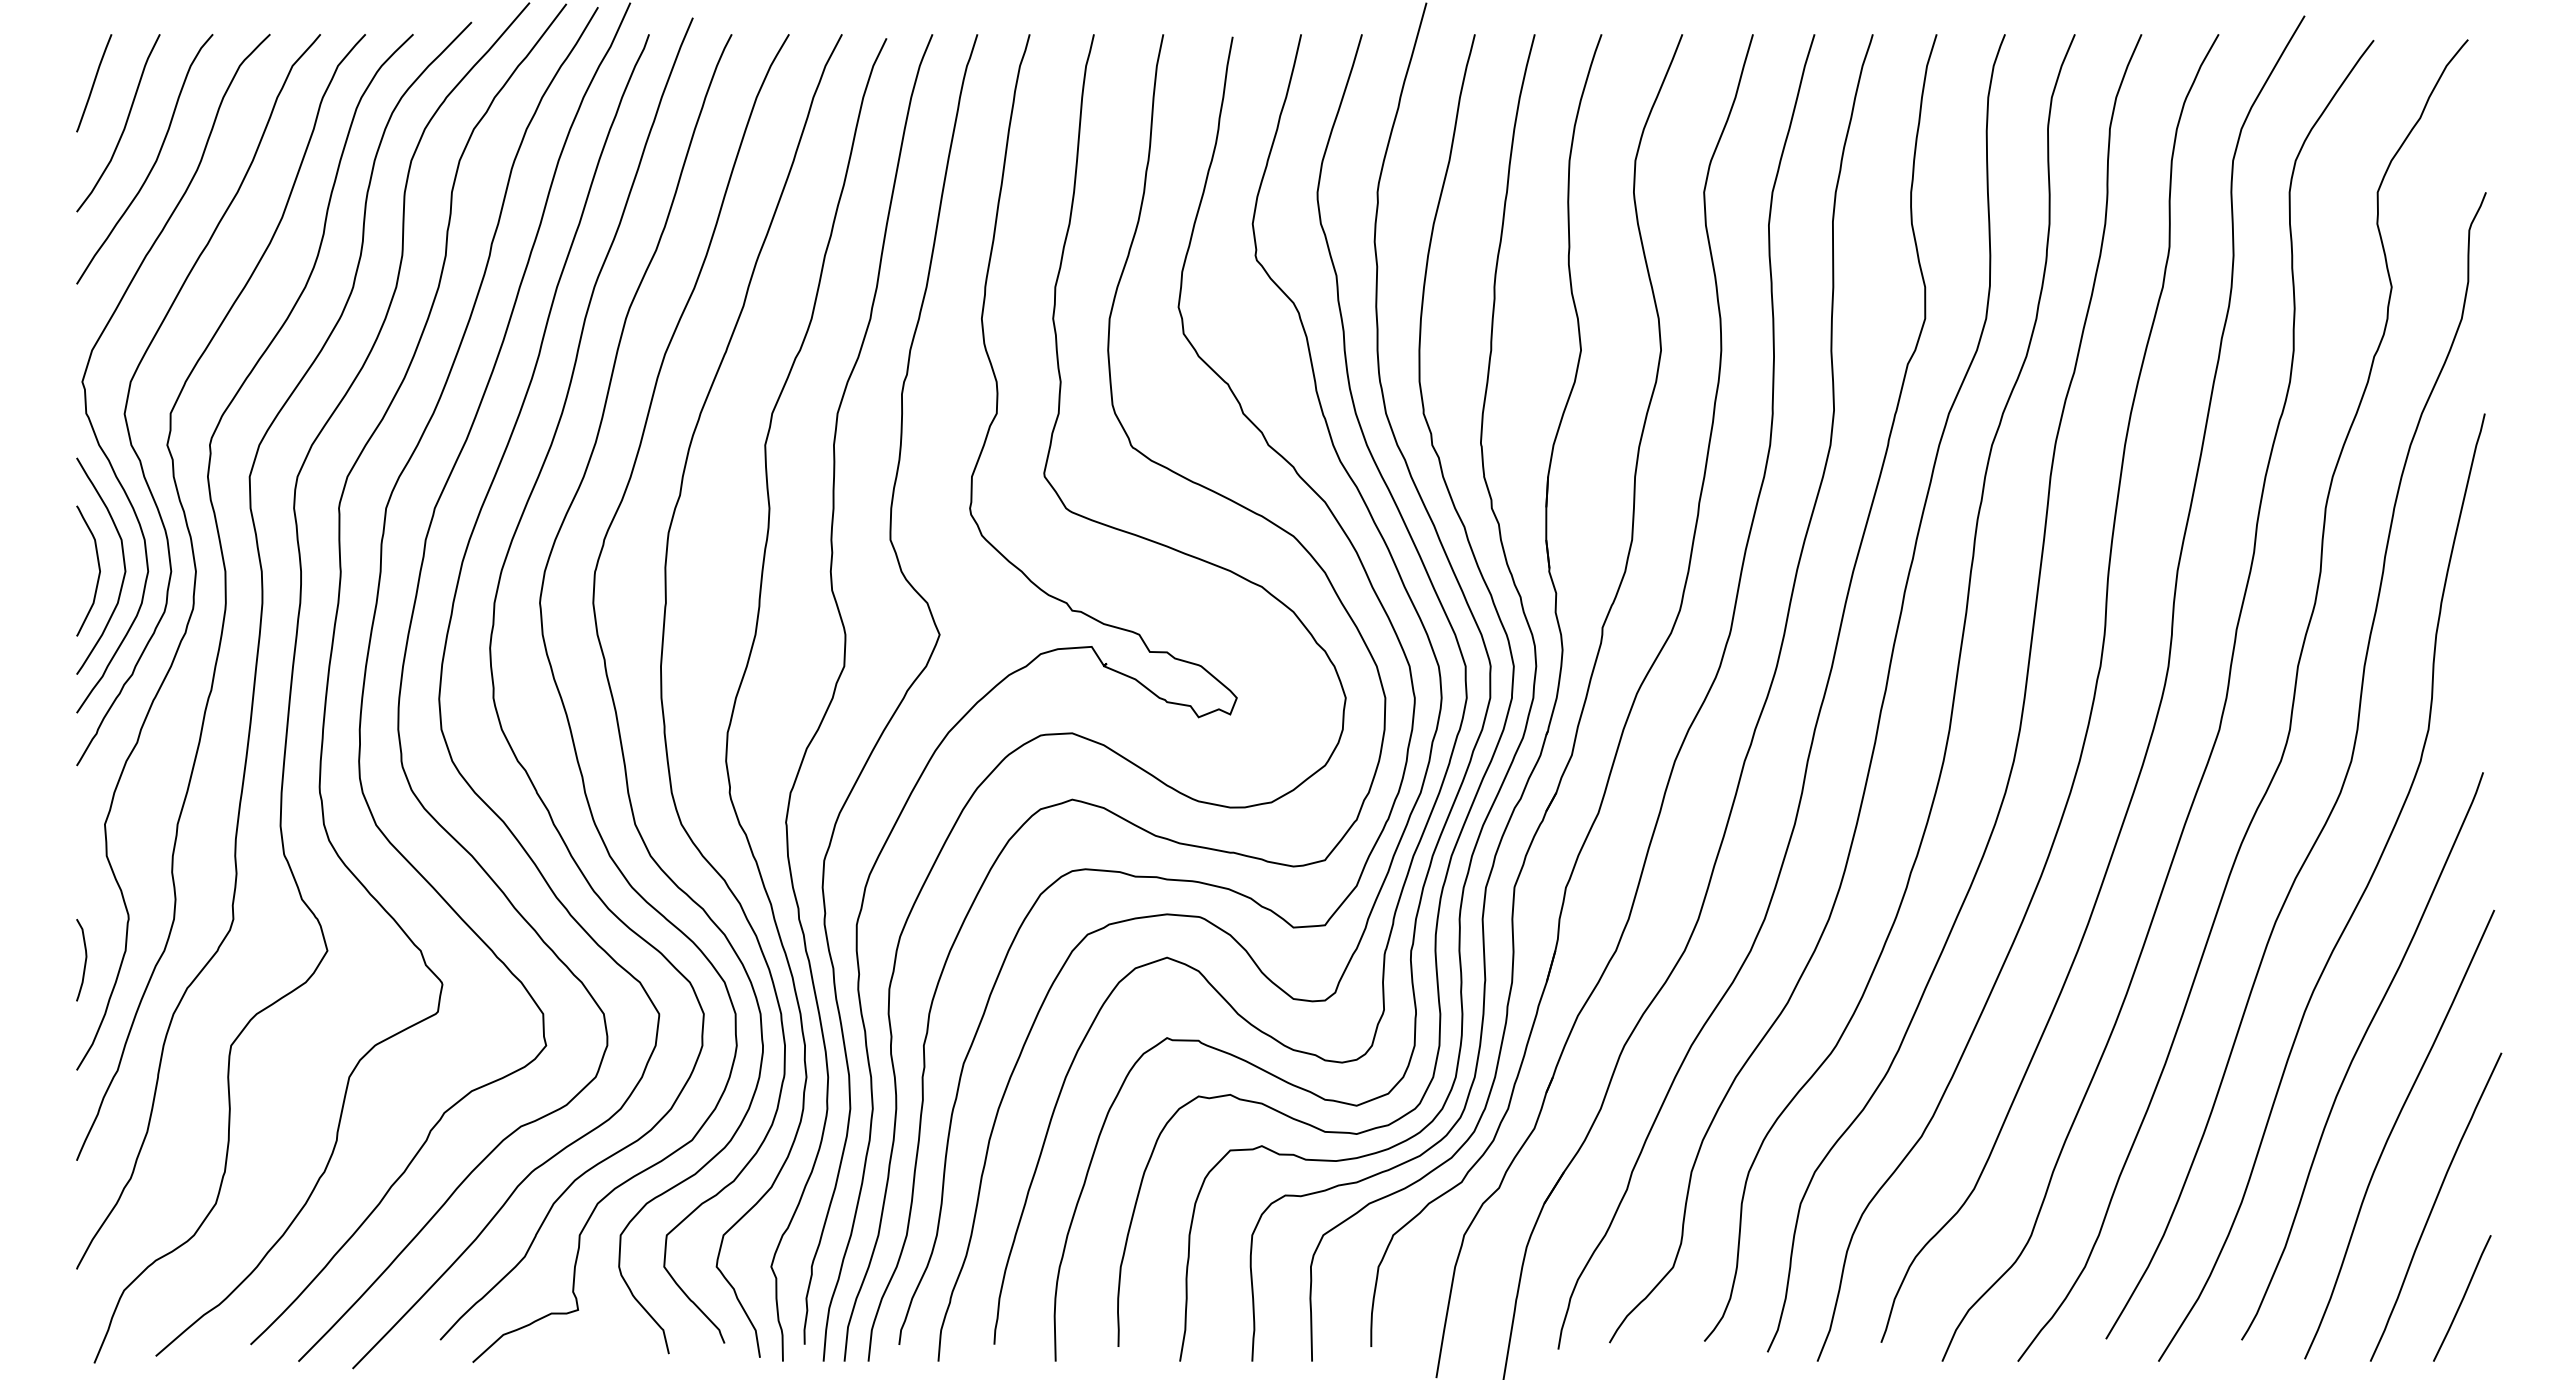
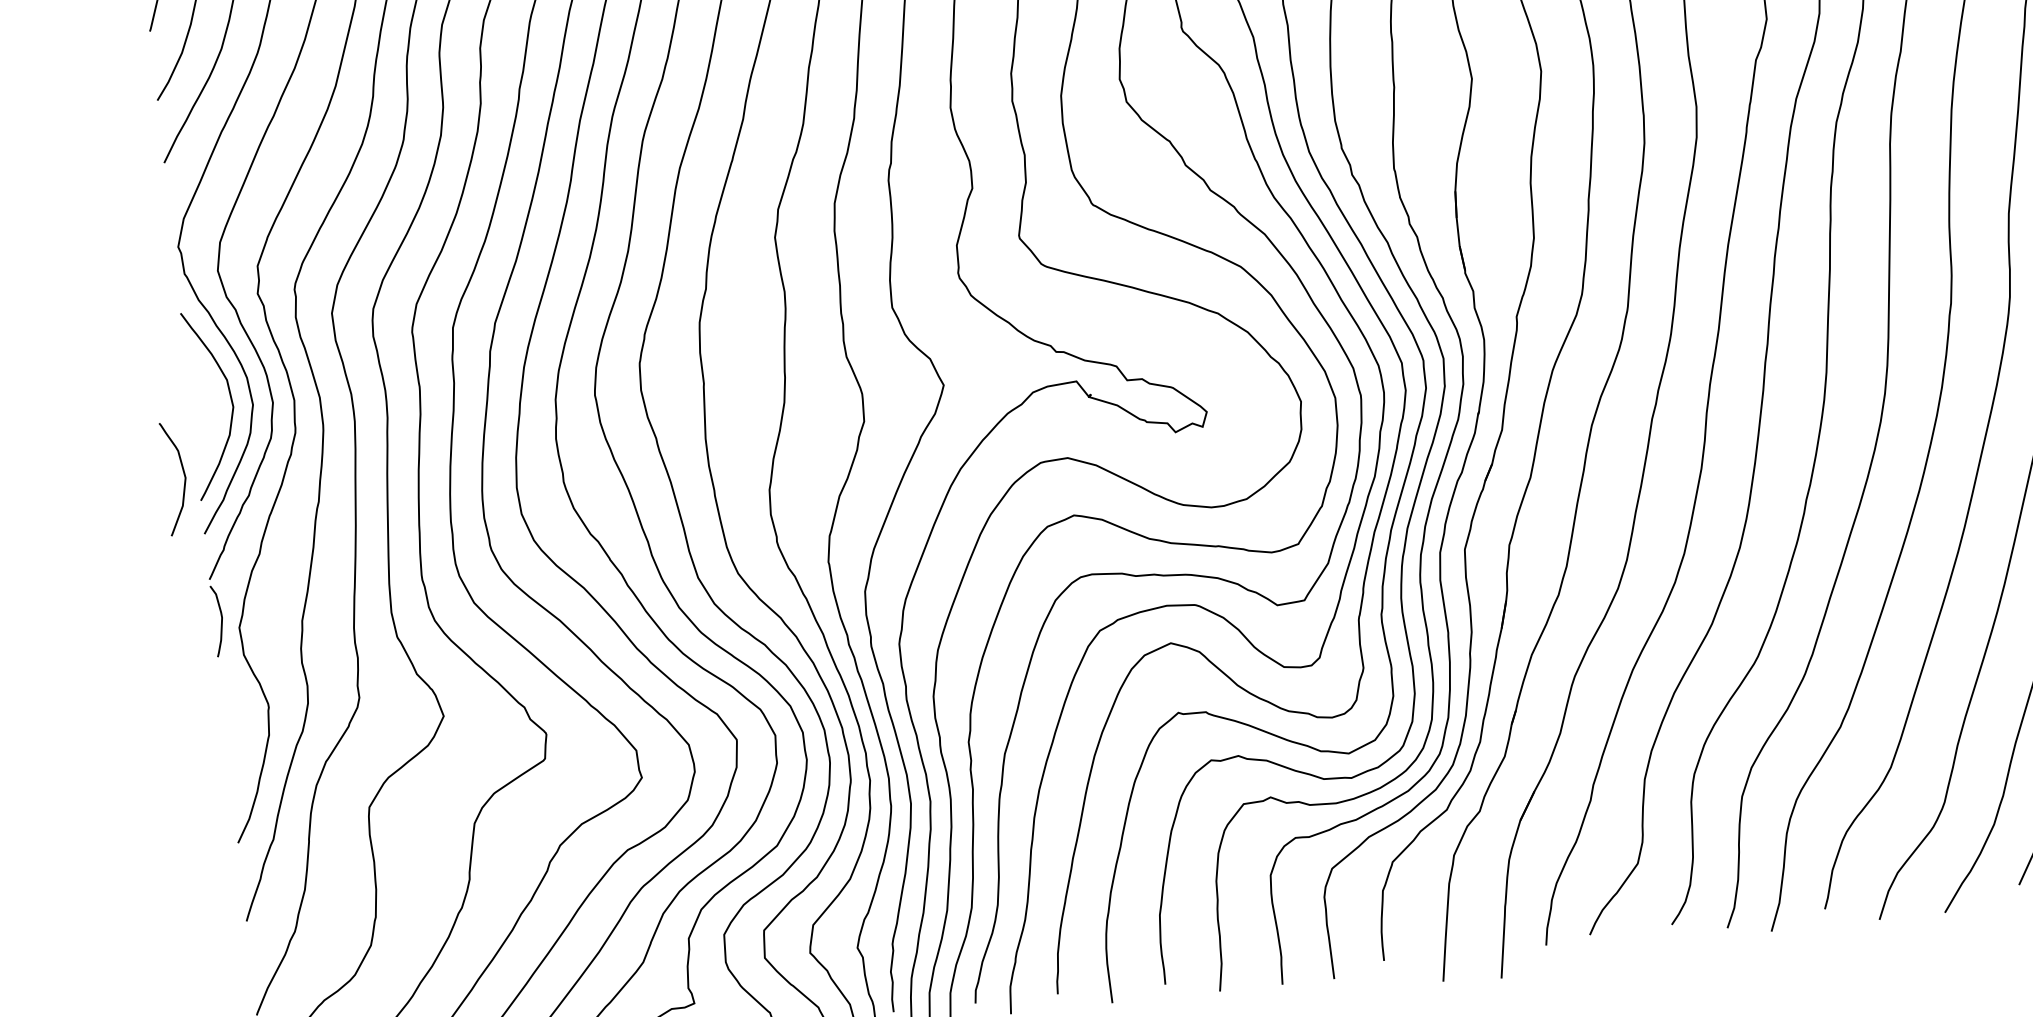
curve: (98, 569) -> (184, 476), moved
curve: (84, 961) -> (220, 621), moved

